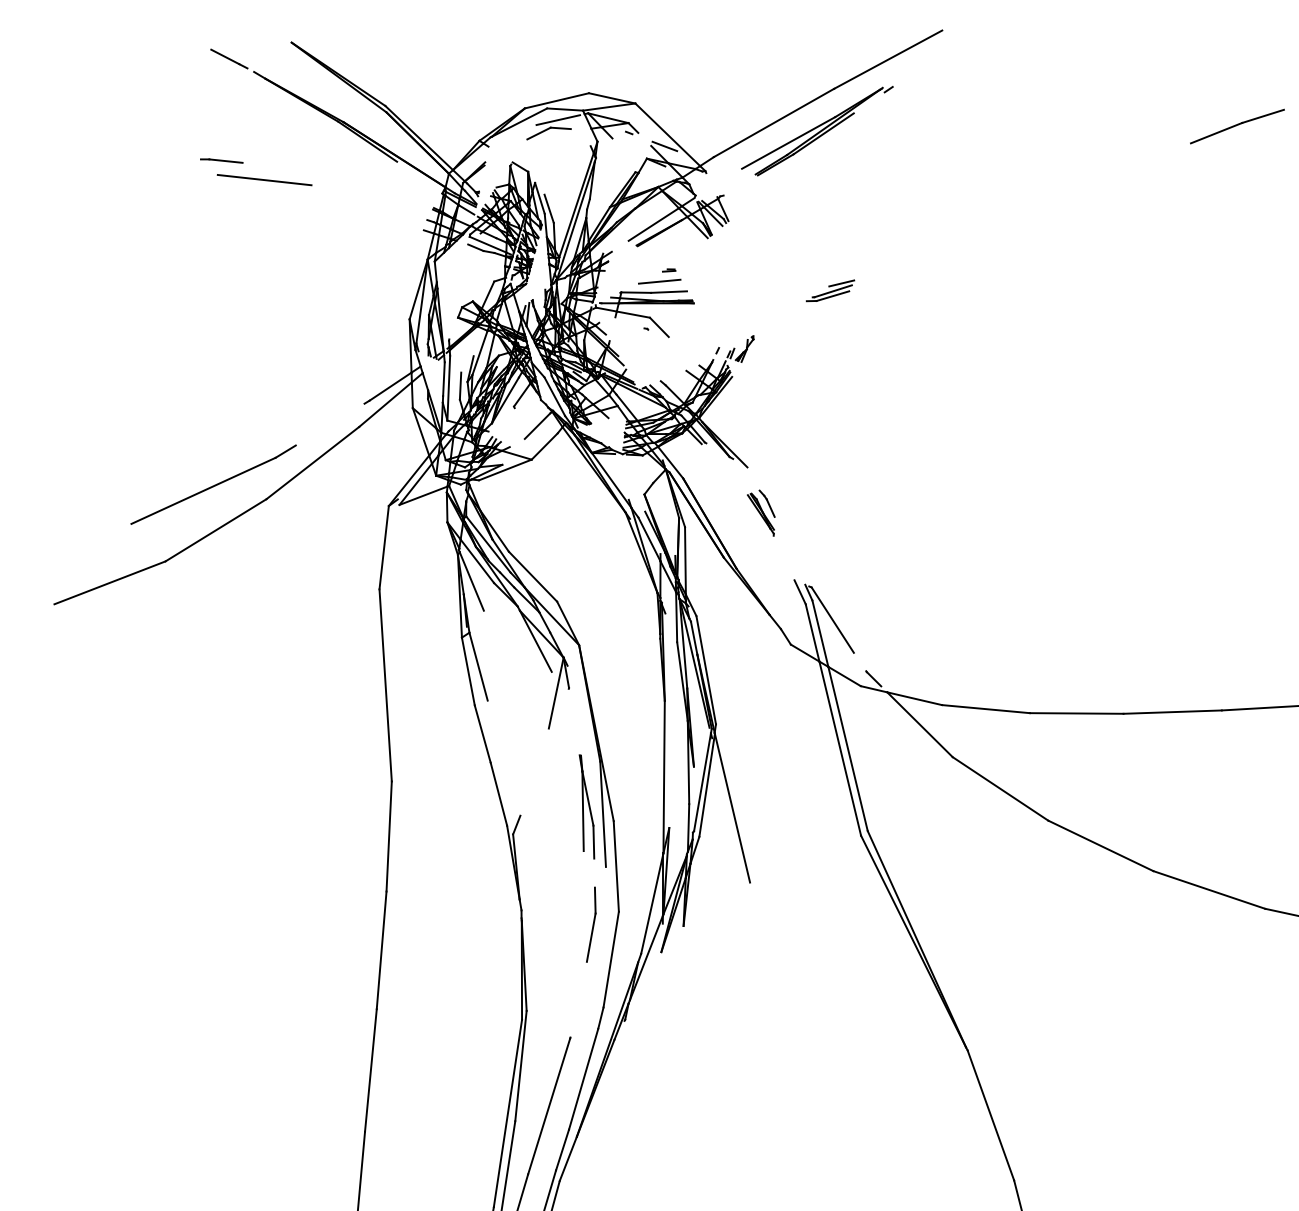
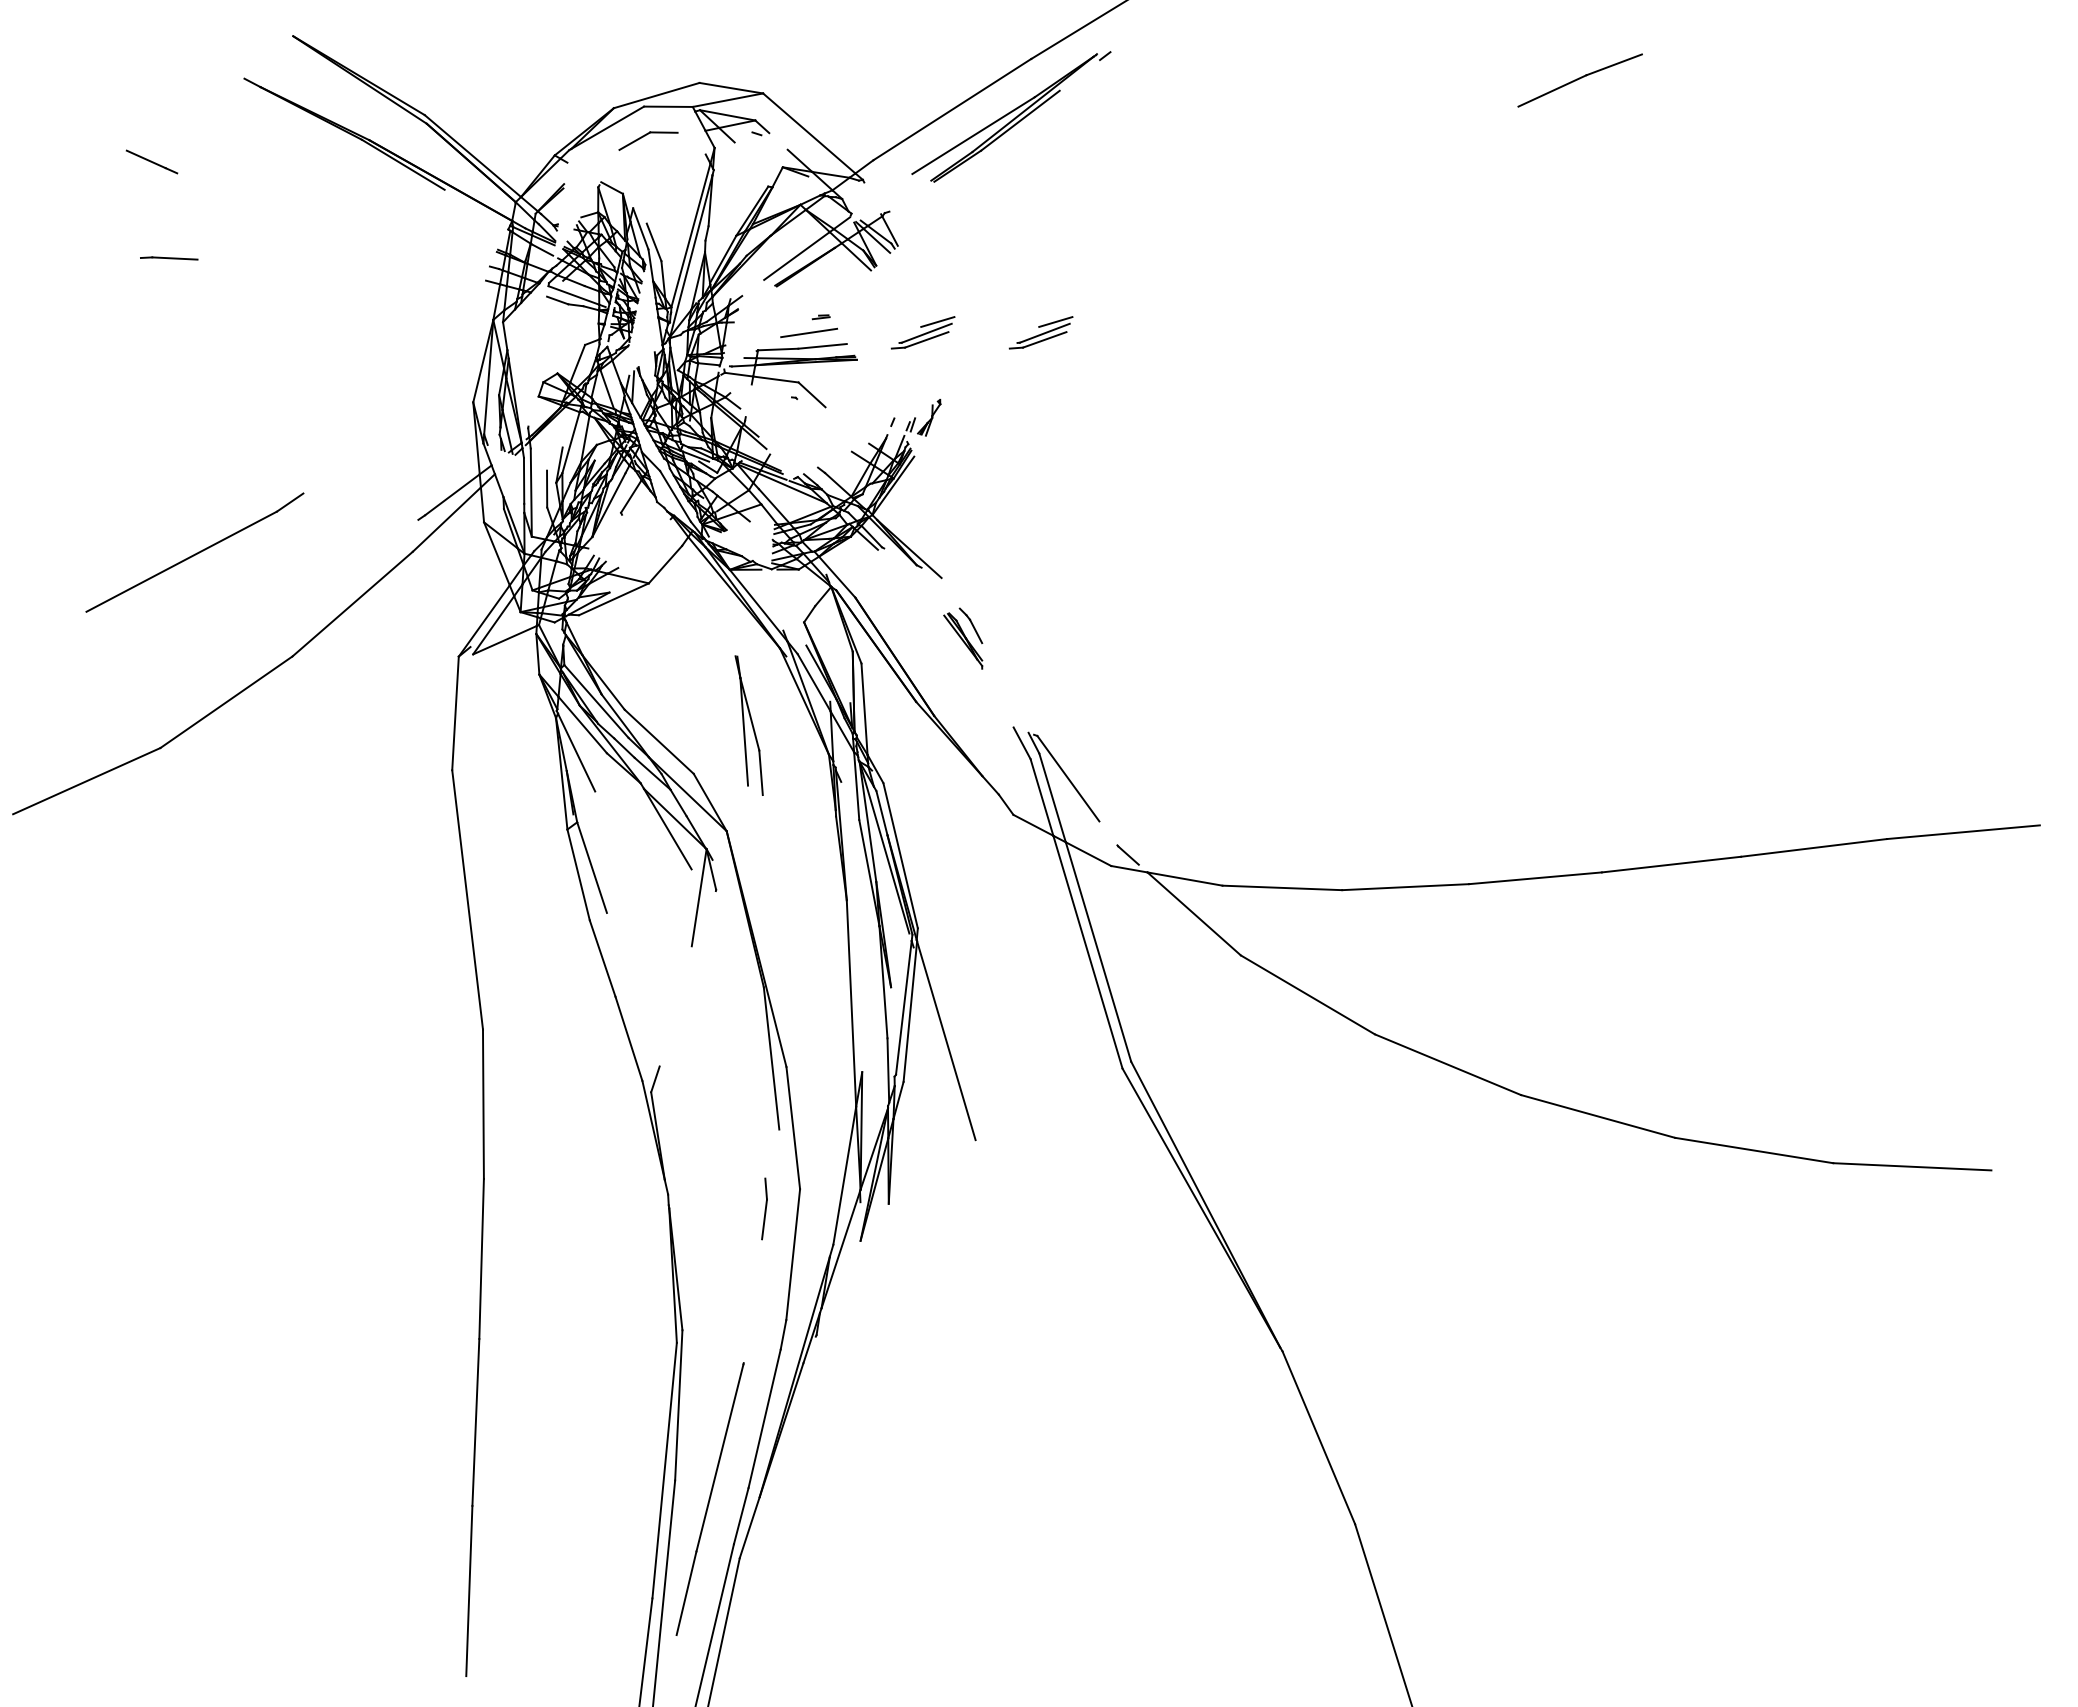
line: (229, 58) -> (151, 161), moved
line: (557, 120) -> (659, 121), removed
line: (665, 146) -> (806, 149), removed
line: (221, 160) -> (169, 258), moved
line: (264, 179) -> (266, 223), removed
part: (743, 285) -> (922, 332), added
line: (537, 426) -> (654, 537), removed
part: (213, 484) -> (194, 552), moved
part: (586, 806) -> (748, 725), moved
part: (591, 924) -> (764, 1208), size x0.6

